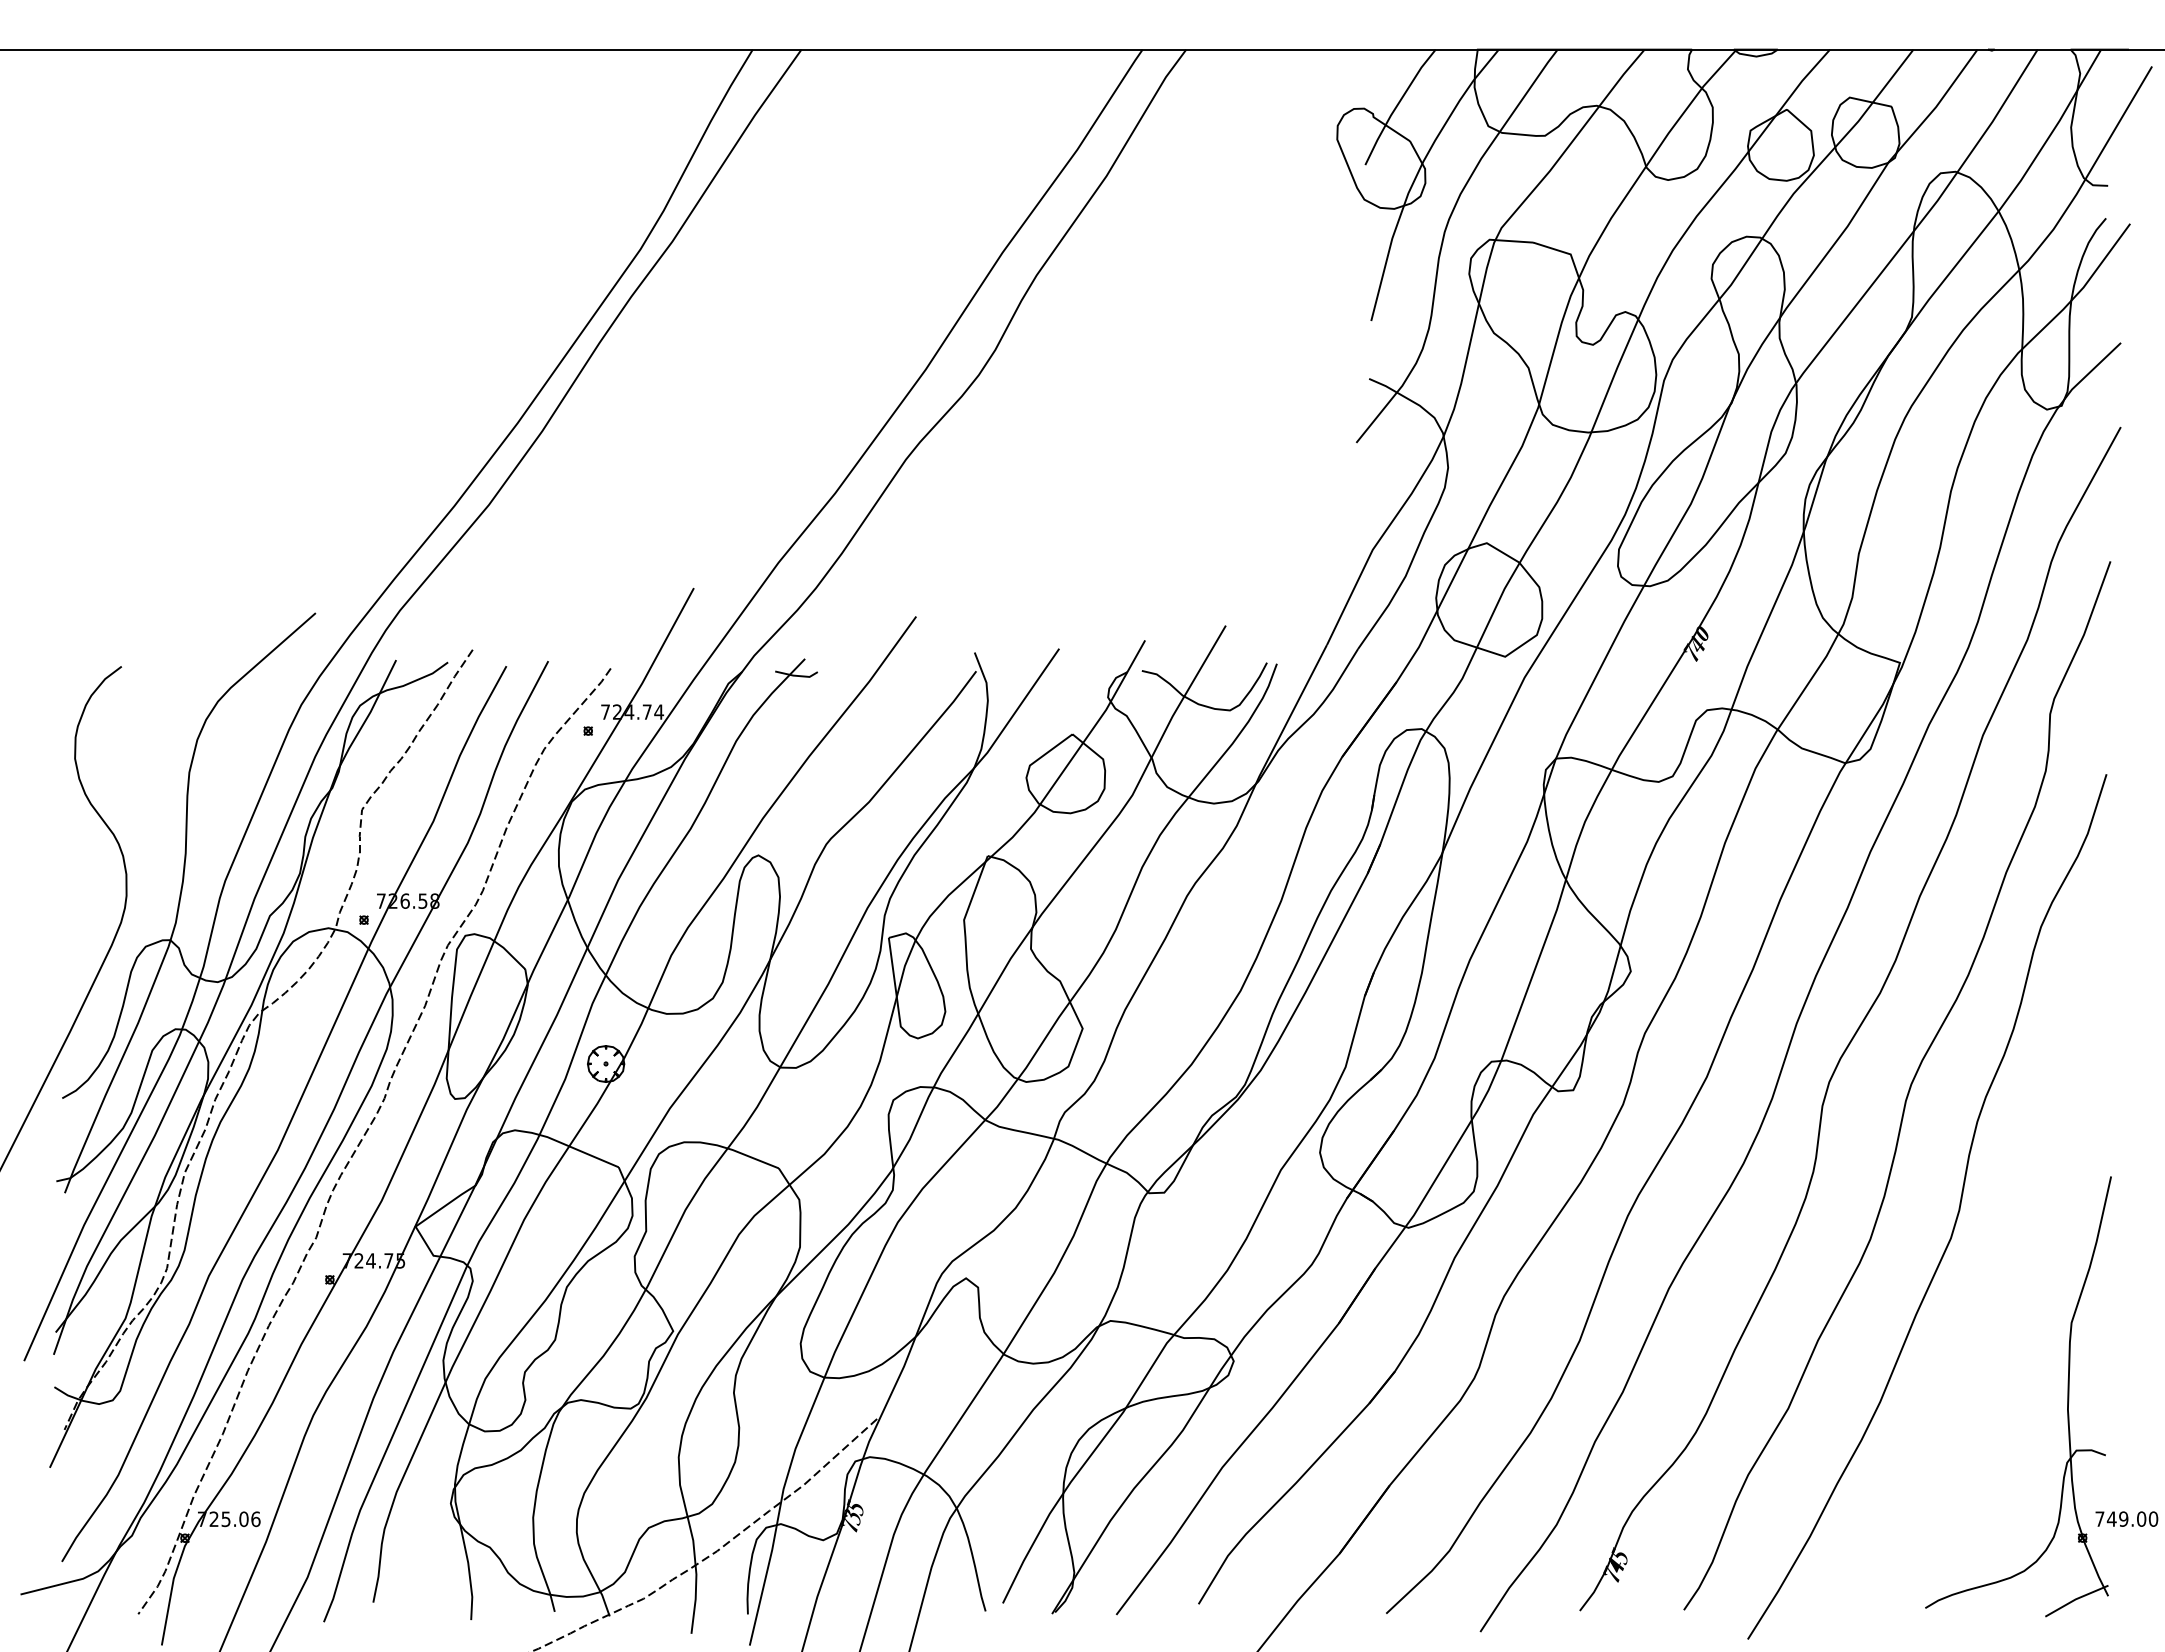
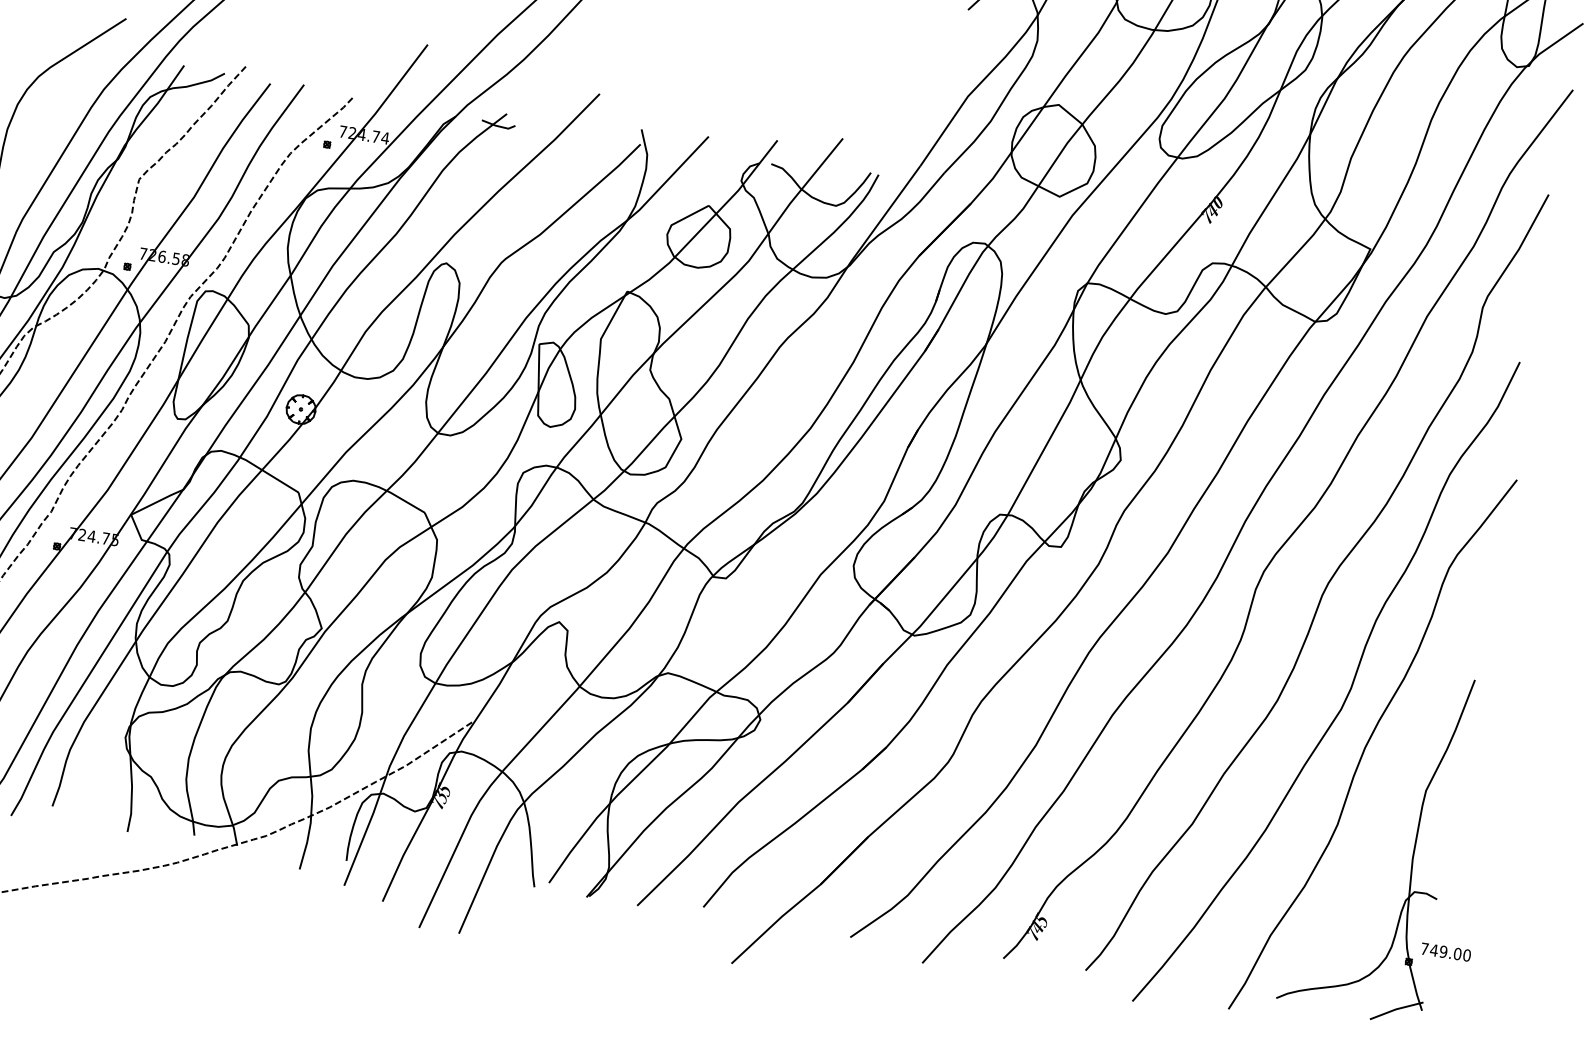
curve: (1991, 1274) -> (1368, 742), added

